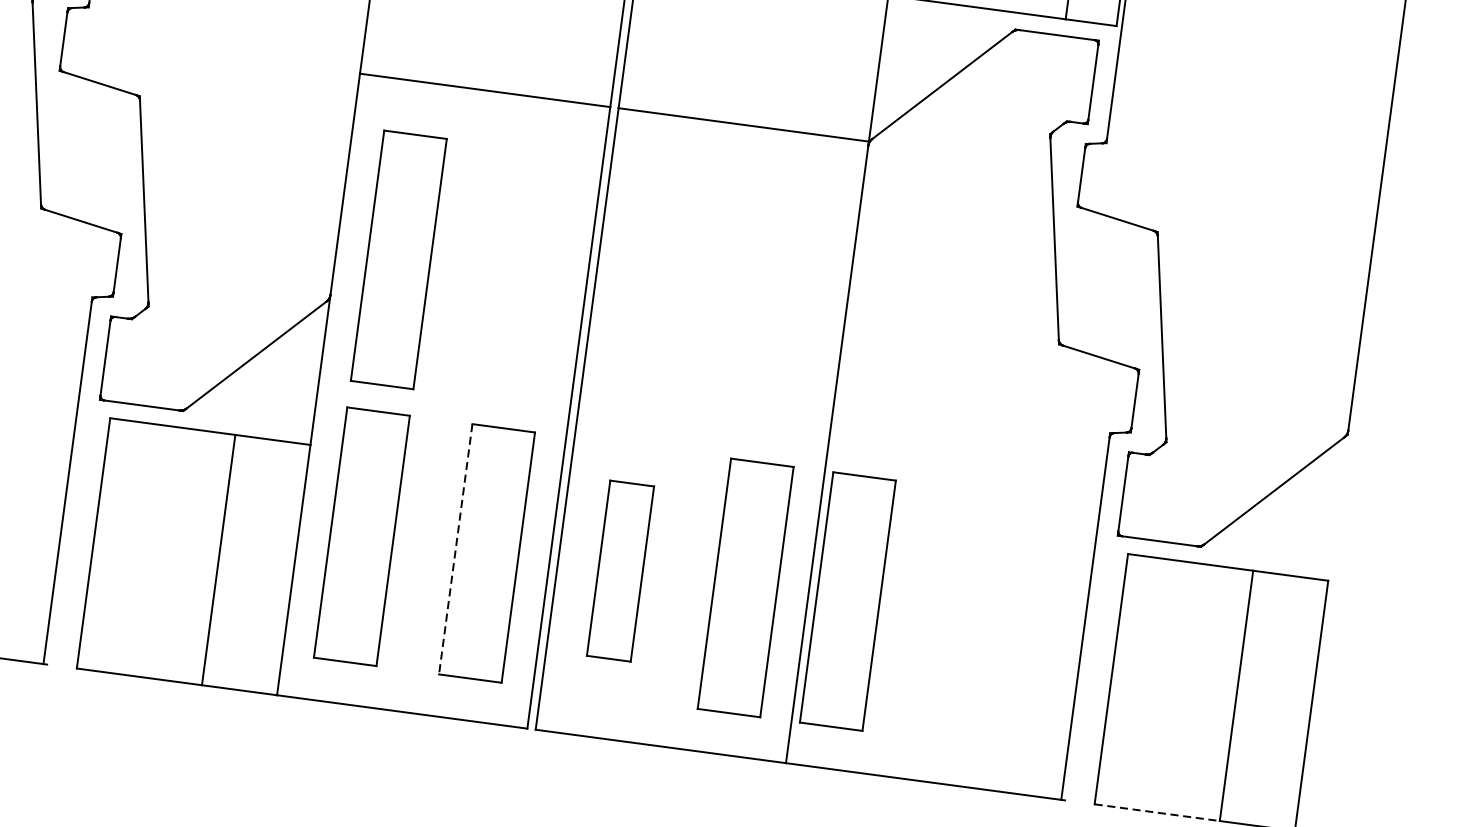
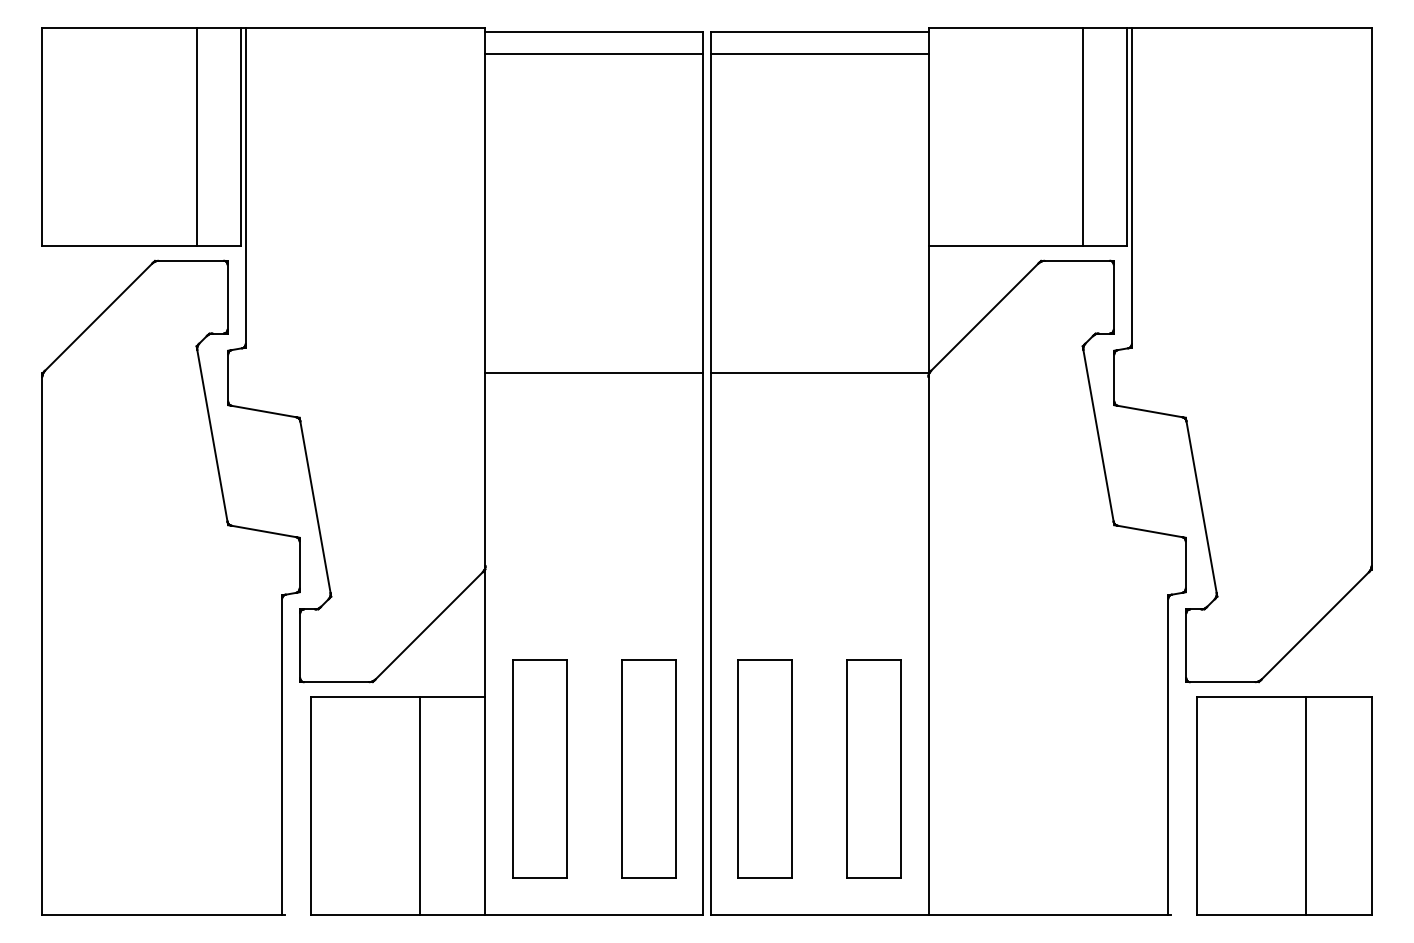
part: (398, 258) -> (539, 527), removed
line: (455, 549) -> (621, 769), dashed -> solid
part: (619, 570) -> (764, 768), size x1.43
part: (847, 600) -> (962, 768), removed
line: (1158, 812) -> (1252, 914), dashed -> solid

